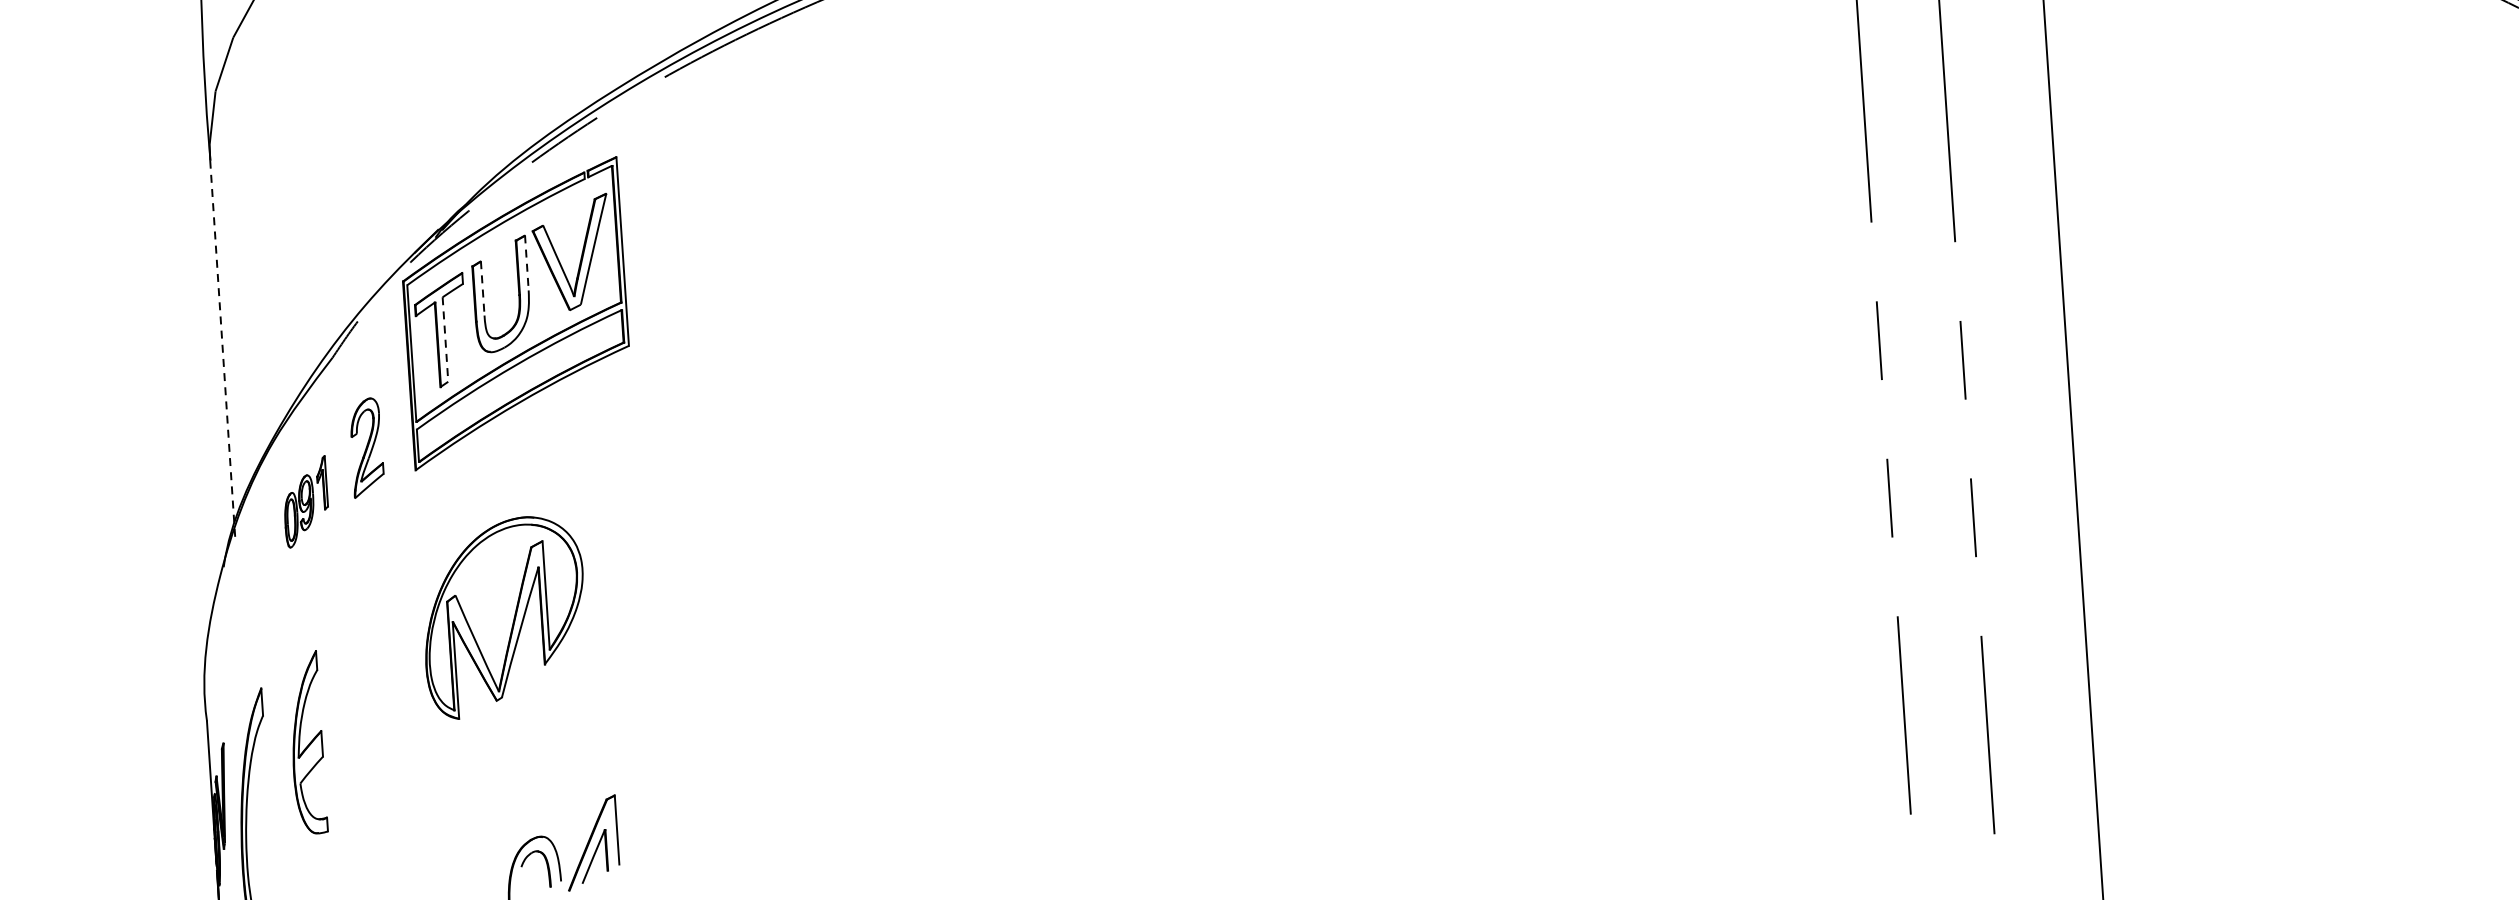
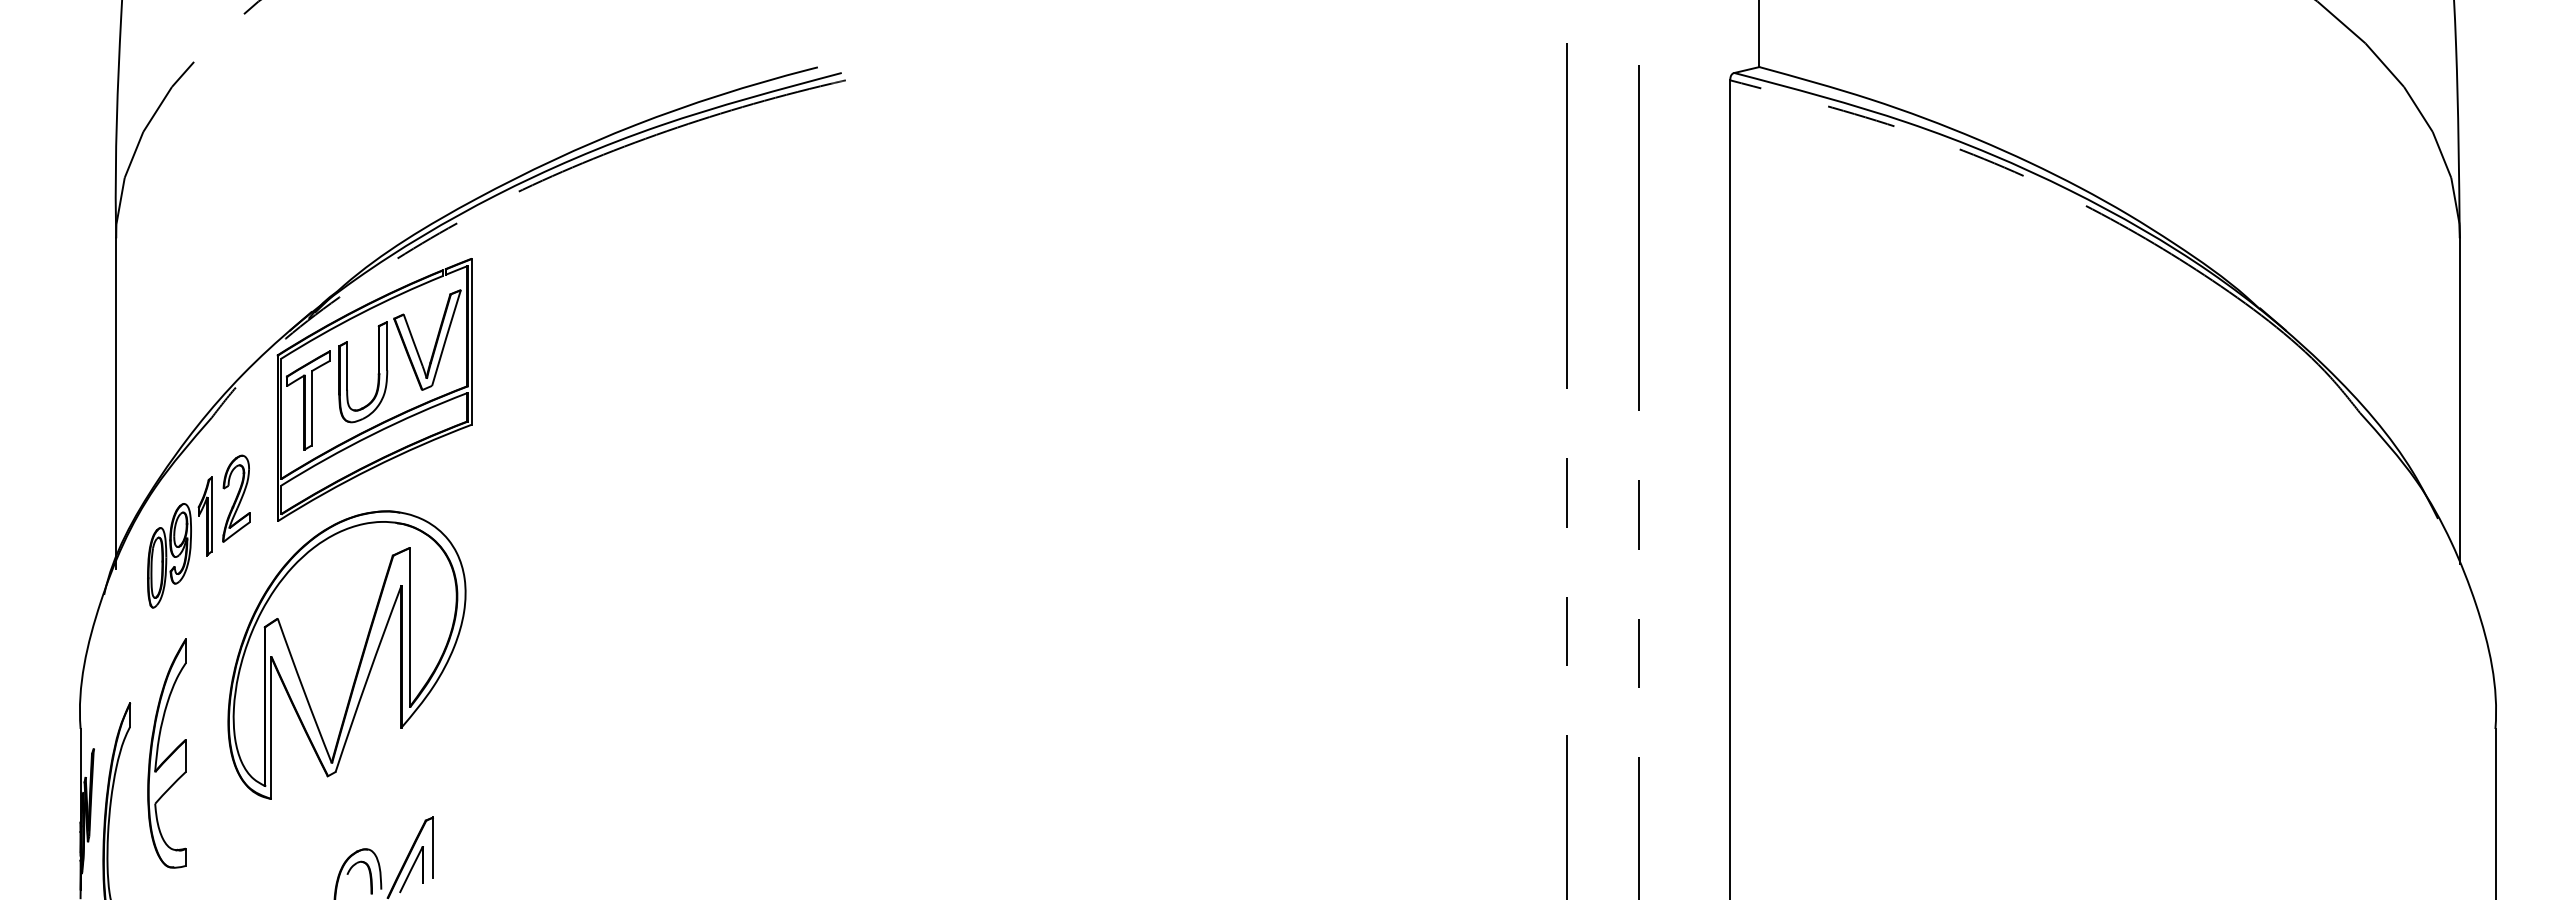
line: (527, 263) -> (387, 346), dashed -> solid
line: (483, 287) -> (347, 365), dashed -> solid
line: (445, 339) -> (311, 408), dashed -> solid
line: (223, 349) -> (116, 404), dashed -> solid
part: (305, 501) -> (179, 542), size x1.67
part: (503, 616) -> (346, 654), size x1.67
part: (306, 742) -> (166, 753), size x1.43

